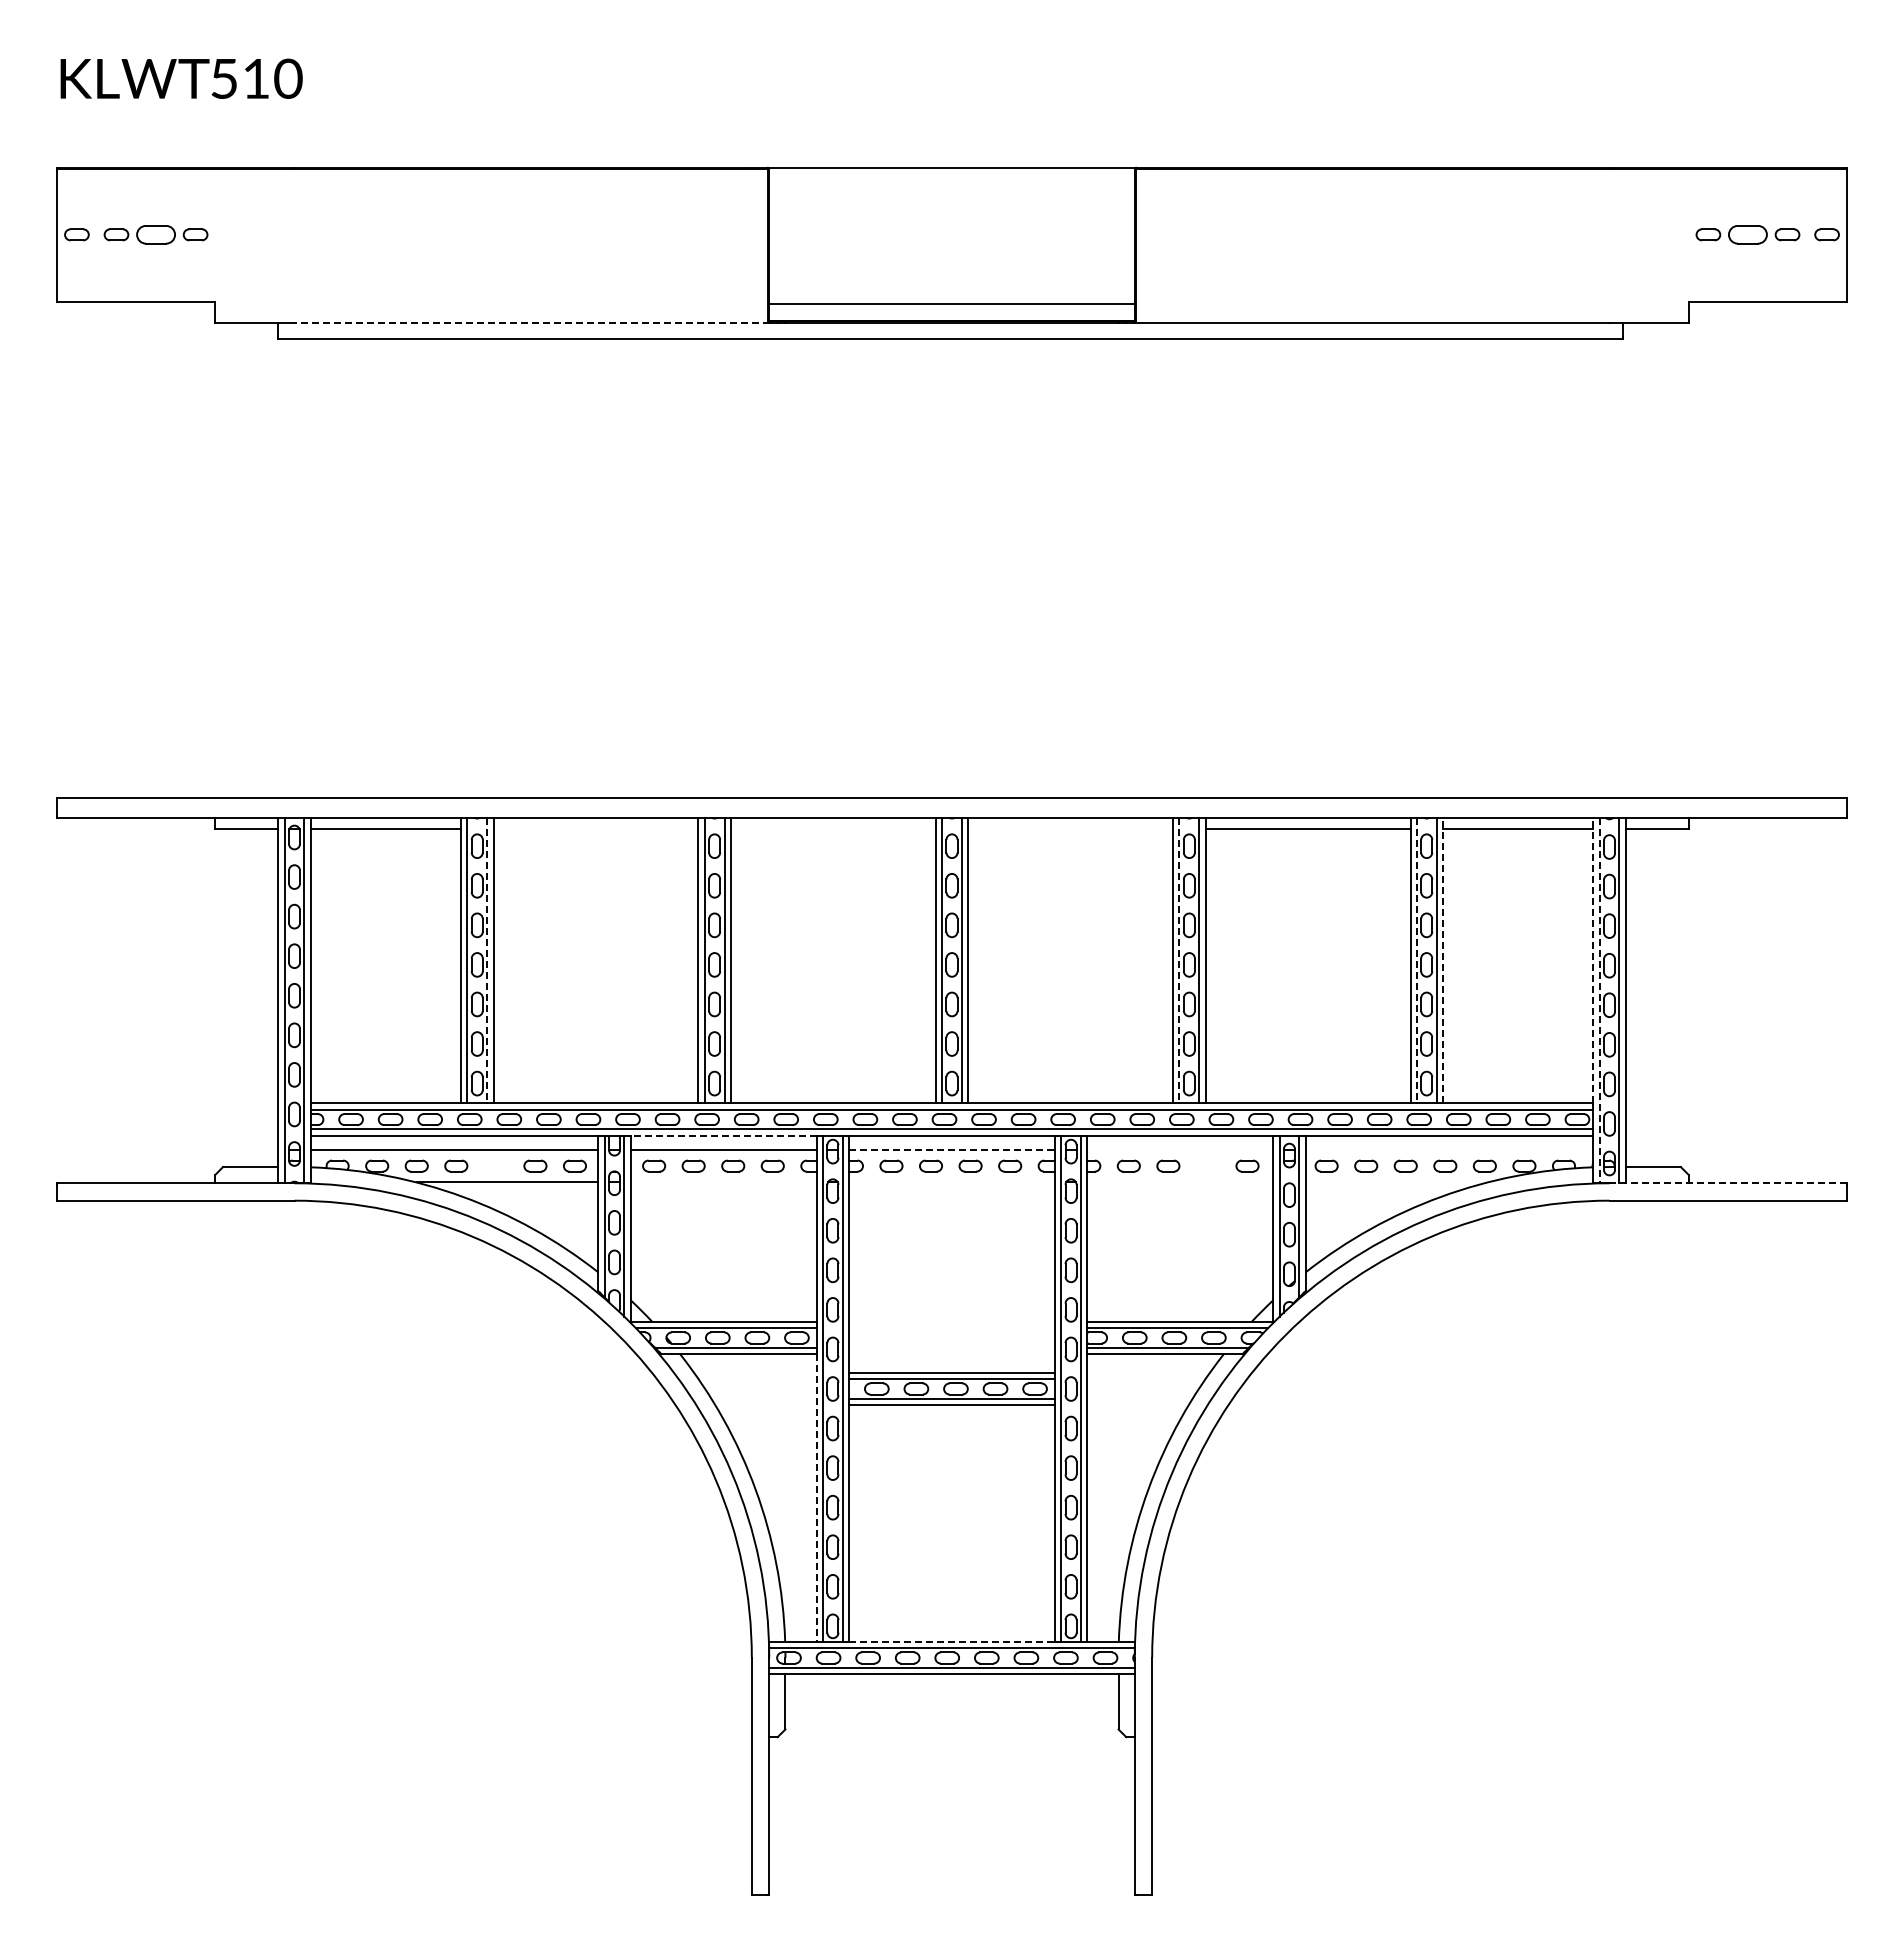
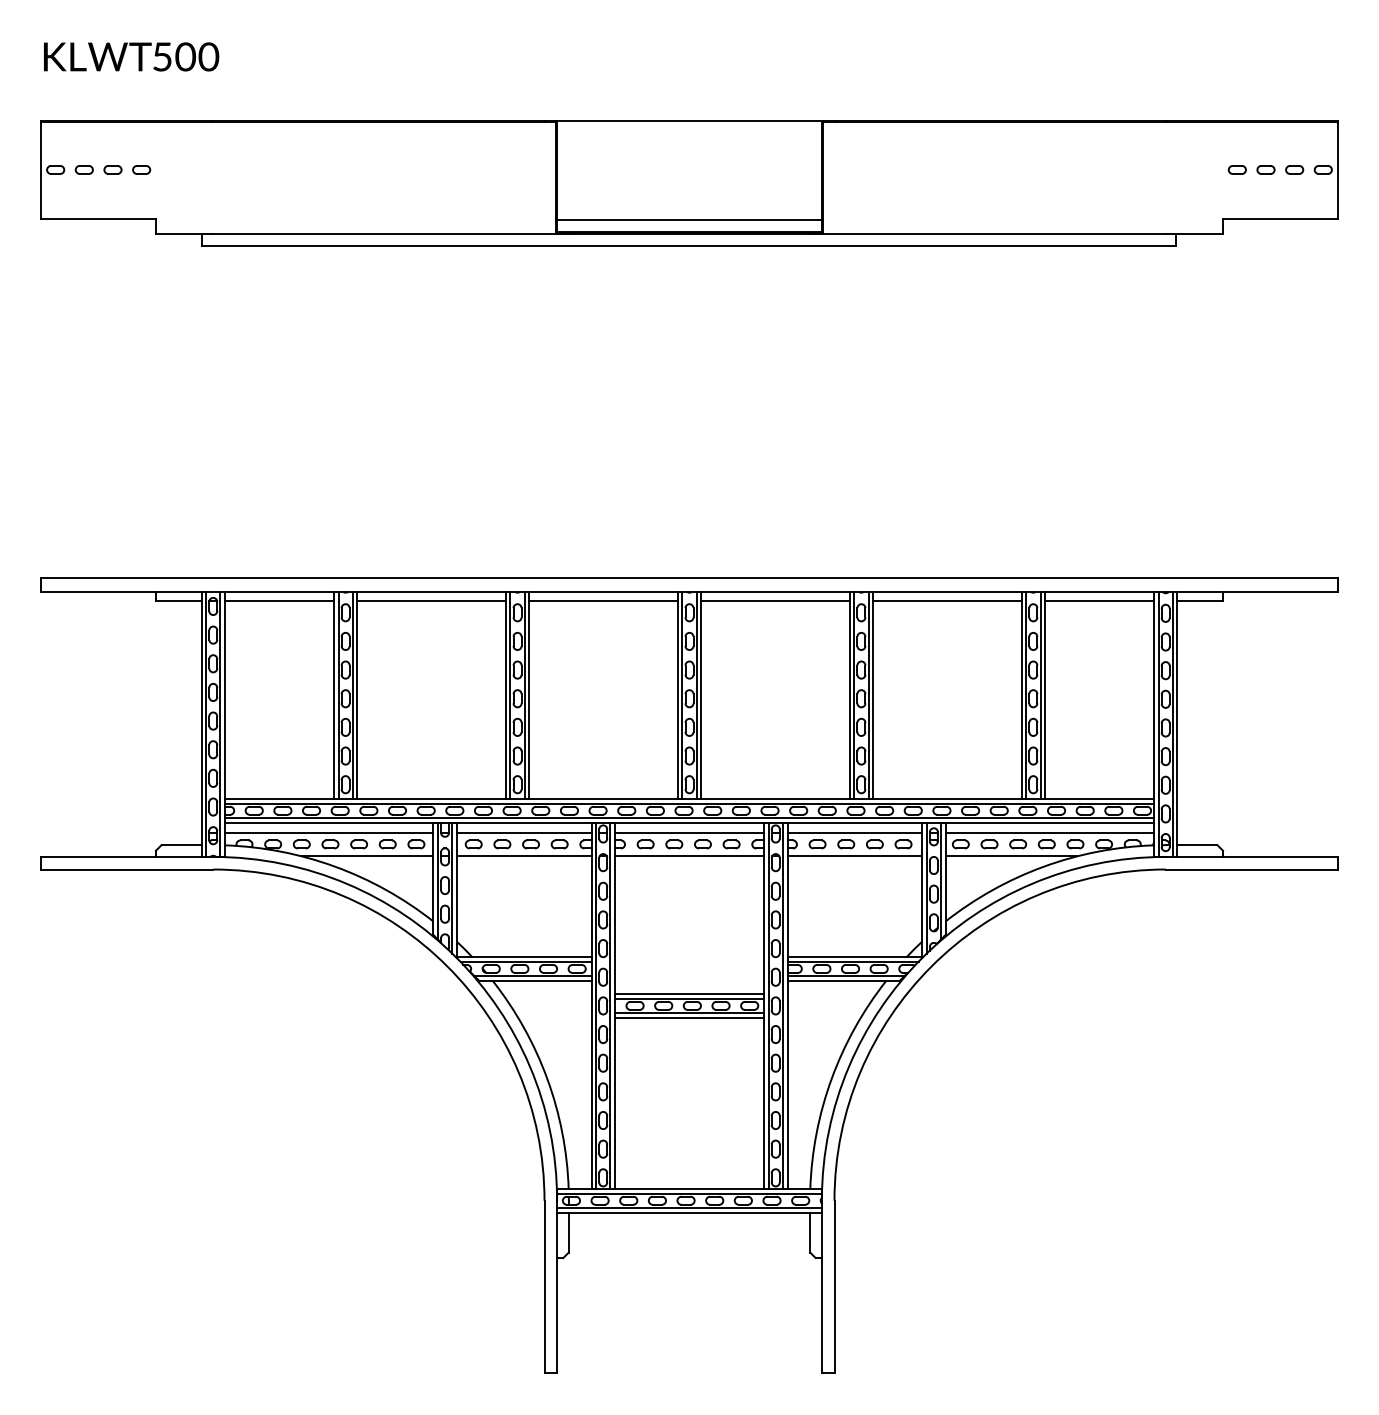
text: (256, 78) -> (185, 56), 510 -> 500
part: (155, 234) -> (112, 169), size x0.62
part: (1747, 234) -> (1265, 169), size x0.62
line: (532, 322) -> (385, 233), dashed -> solid
line: (595, 829) -> (431, 600), added
line: (832, 829) -> (602, 600), added
line: (1070, 829) -> (775, 600), added
line: (487, 960) -> (353, 695), dashed -> solid
line: (1179, 960) -> (854, 695), dashed -> solid
line: (1416, 960) -> (1025, 695), dashed -> solid
line: (1442, 960) -> (1044, 695), dashed -> solid
line: (1593, 960) -> (1154, 695), dashed -> solid
line: (1599, 1000) -> (1158, 724), dashed -> solid
line: (723, 1135) -> (523, 822), dashed -> solid
line: (952, 1149) -> (689, 832), dashed -> solid
line: (1180, 1149) -> (855, 832), added
line: (1449, 1149) -> (1049, 832), added
part: (495, 1165) -> (358, 844), added
part: (1207, 1165) -> (874, 844), added
line: (723, 1182) -> (523, 856), added
line: (951, 1182) -> (689, 856), added
line: (1180, 1182) -> (855, 856), added
line: (1396, 1182) -> (1011, 856), added
line: (1728, 1183) -> (1251, 857), dashed -> solid
line: (816, 1497) -> (591, 1084), dashed -> solid
line: (952, 1641) -> (689, 1188), dashed -> solid

